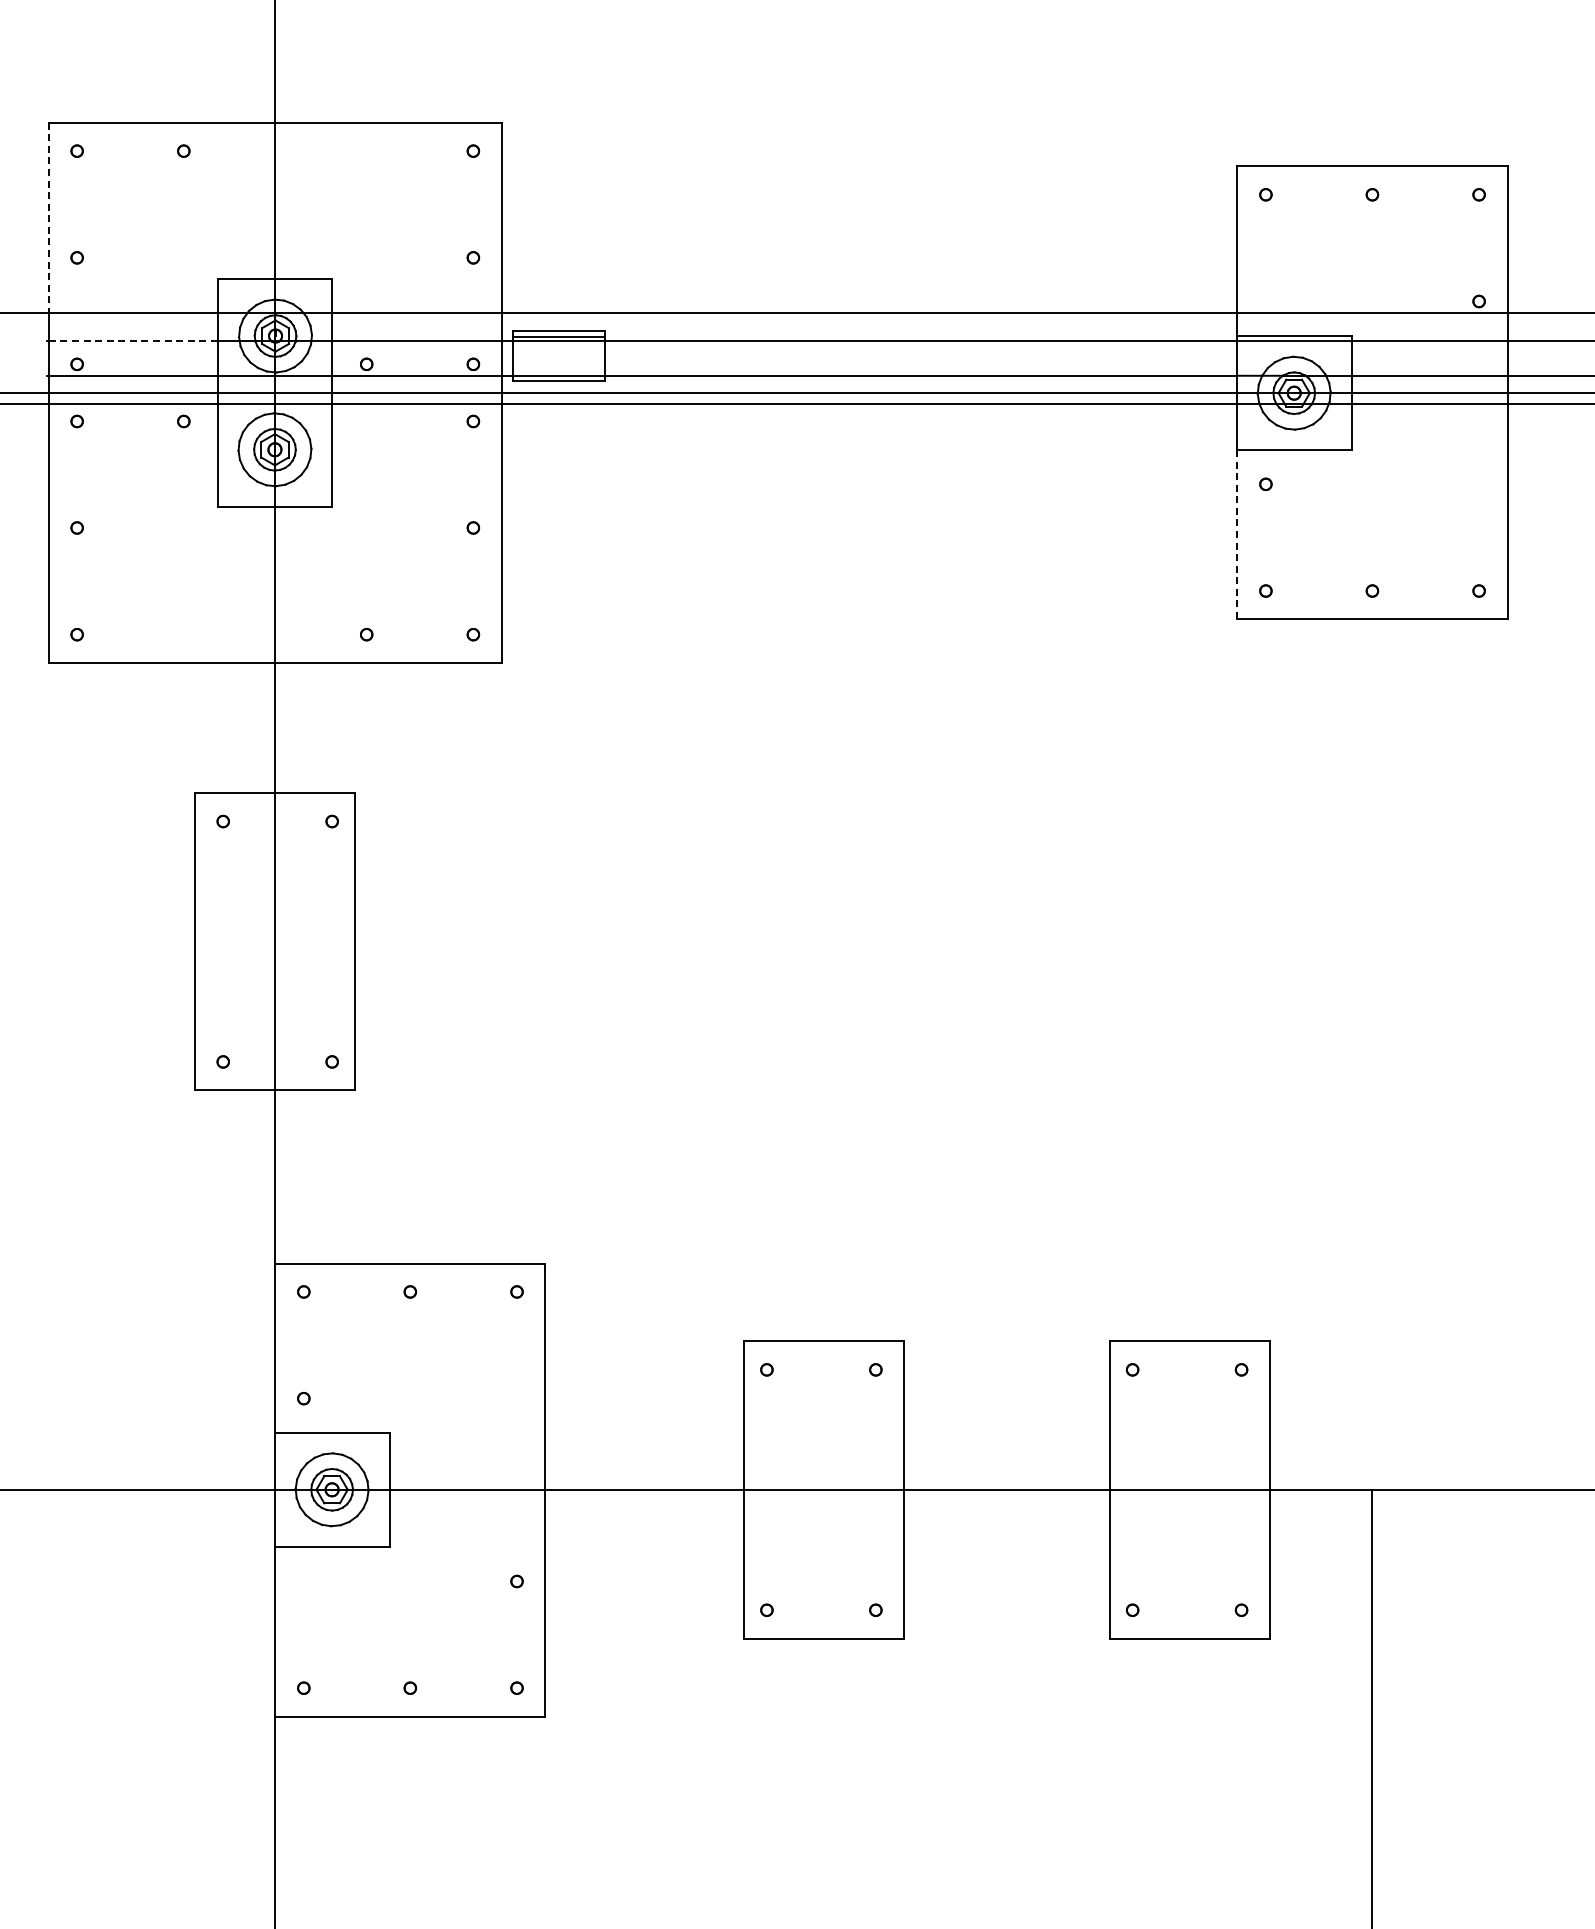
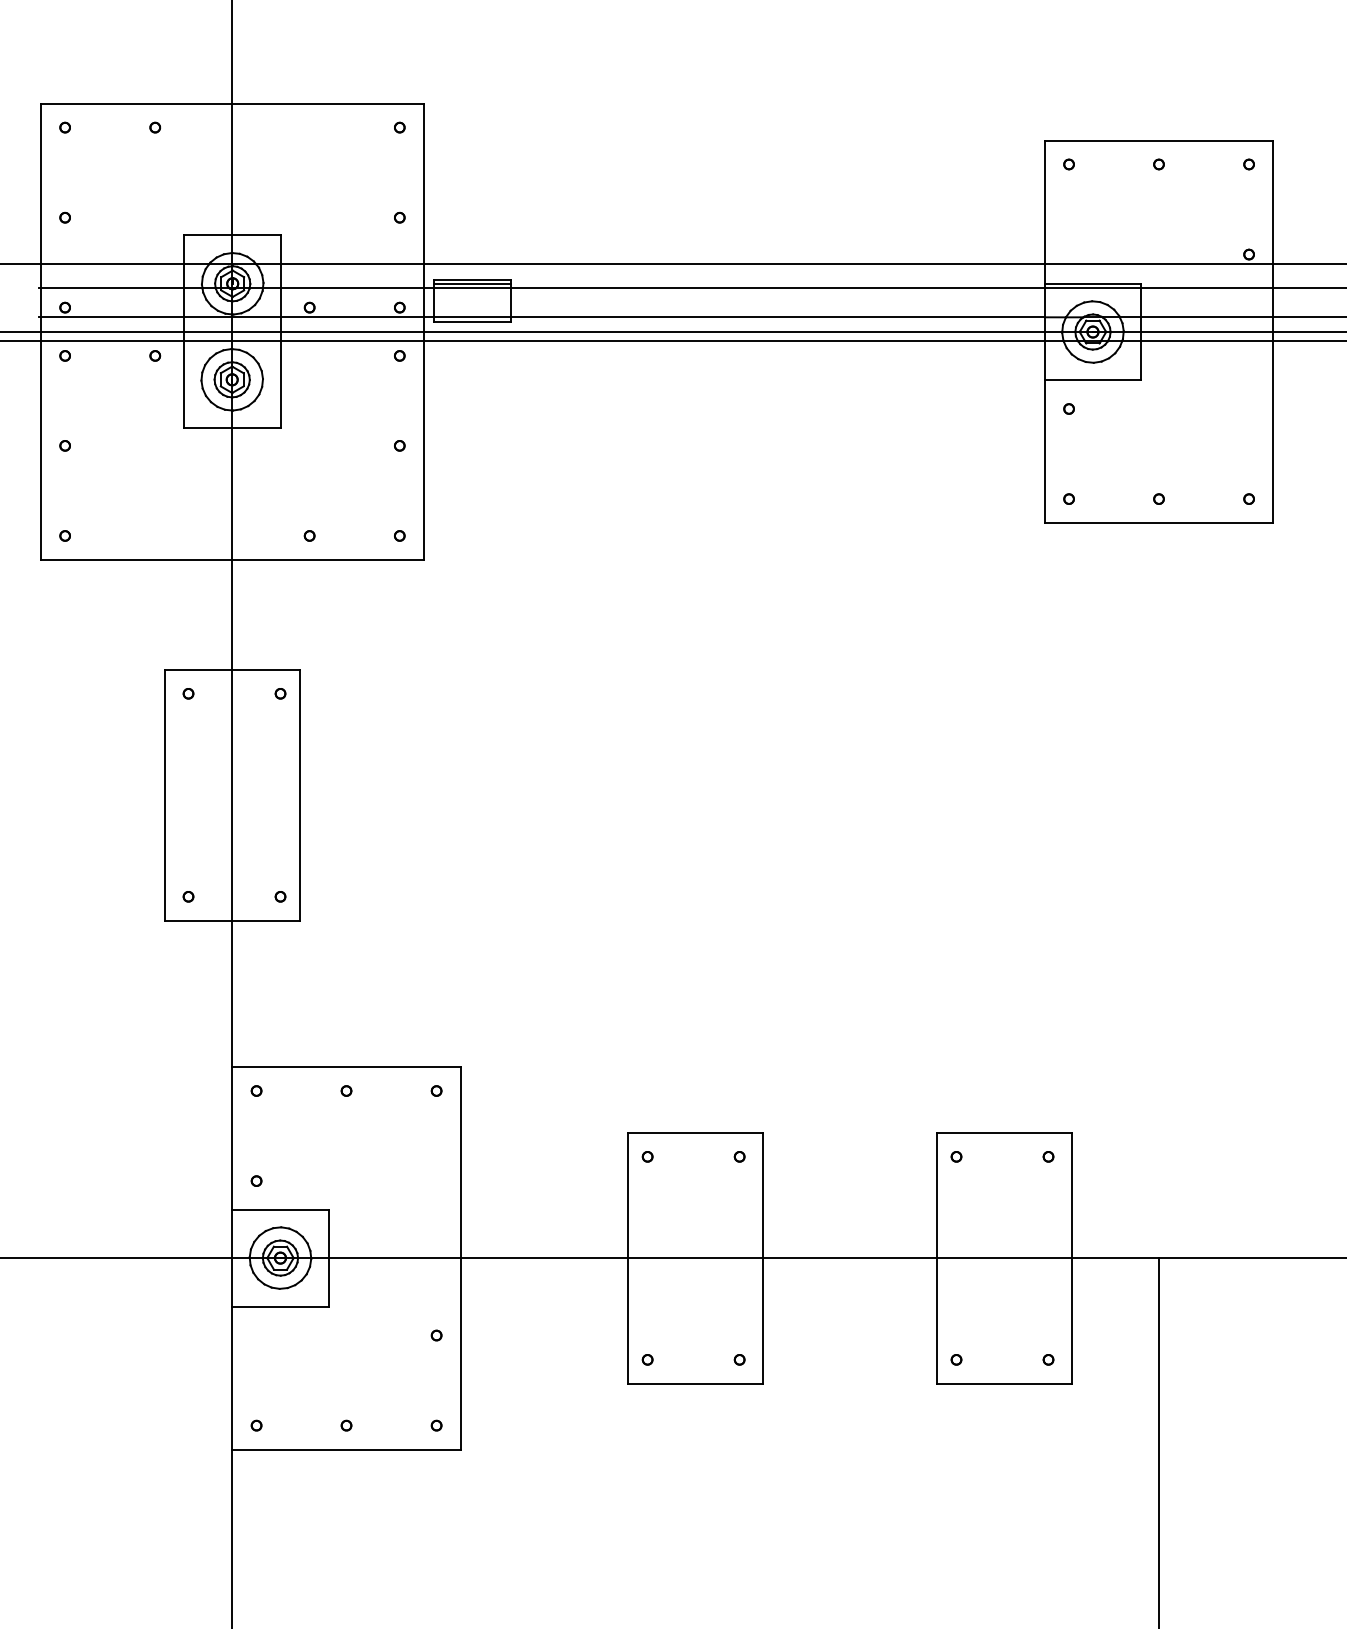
line: (48, 218) -> (40, 184), dashed -> solid
line: (133, 341) -> (112, 288), dashed -> solid
line: (1237, 534) -> (1045, 451), dashed -> solid

